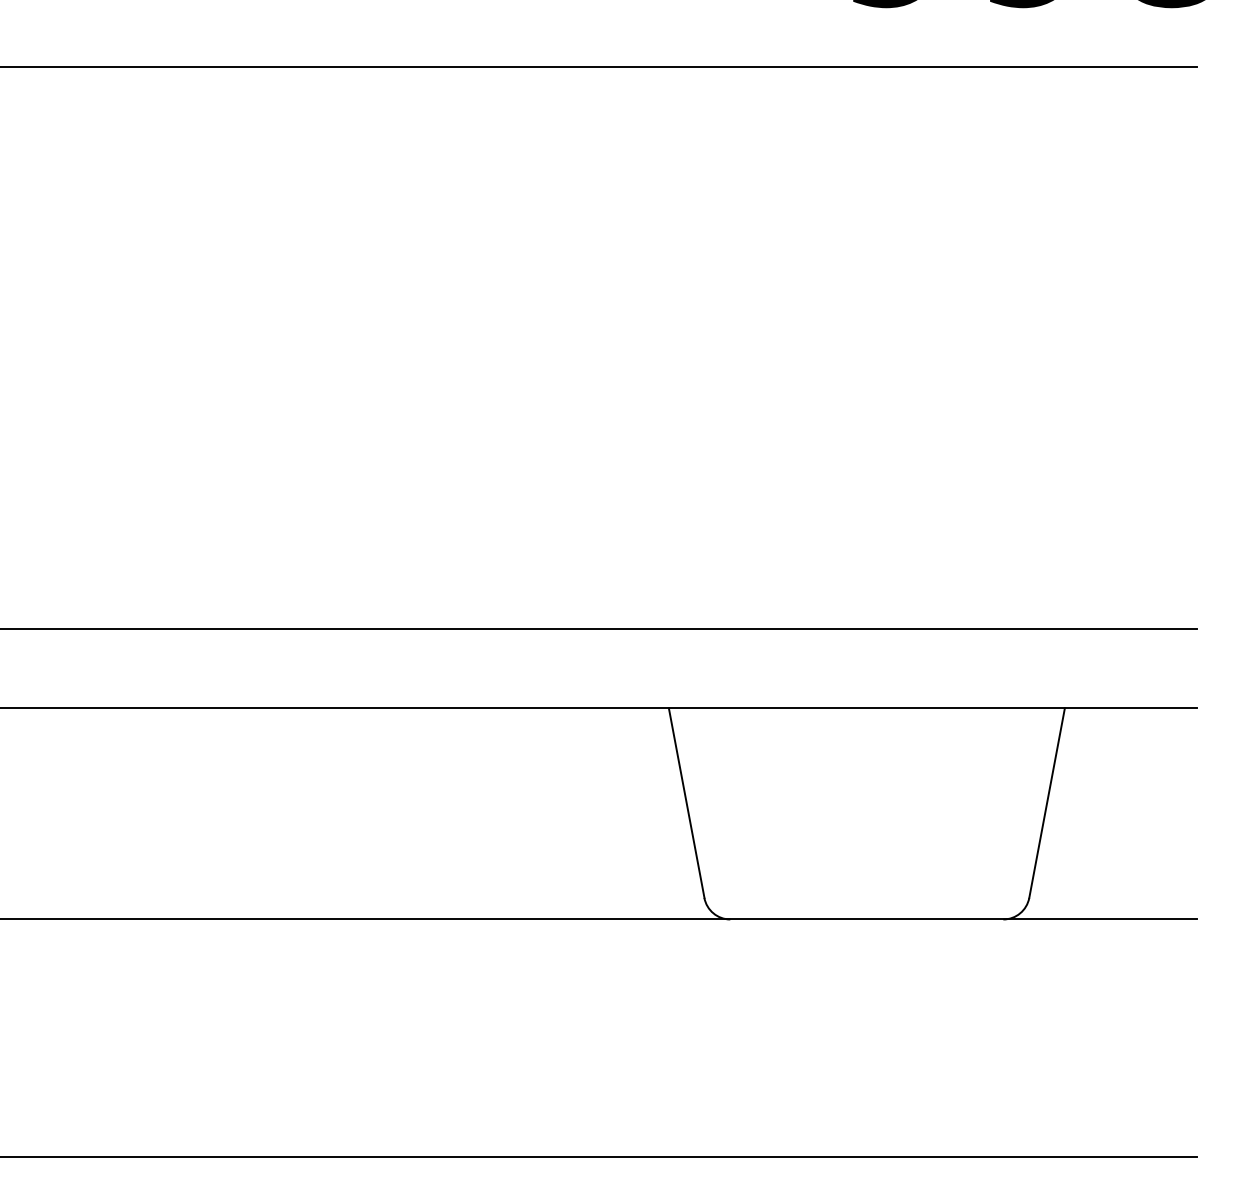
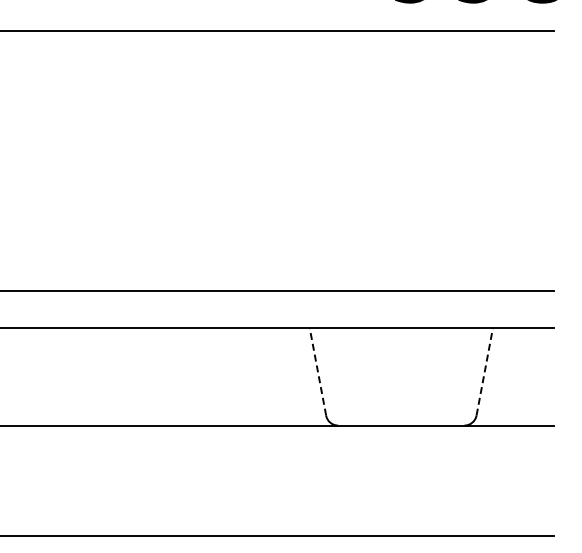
line: (685, 802) -> (317, 371), solid -> dashed
line: (1046, 802) -> (484, 371), solid -> dashed

